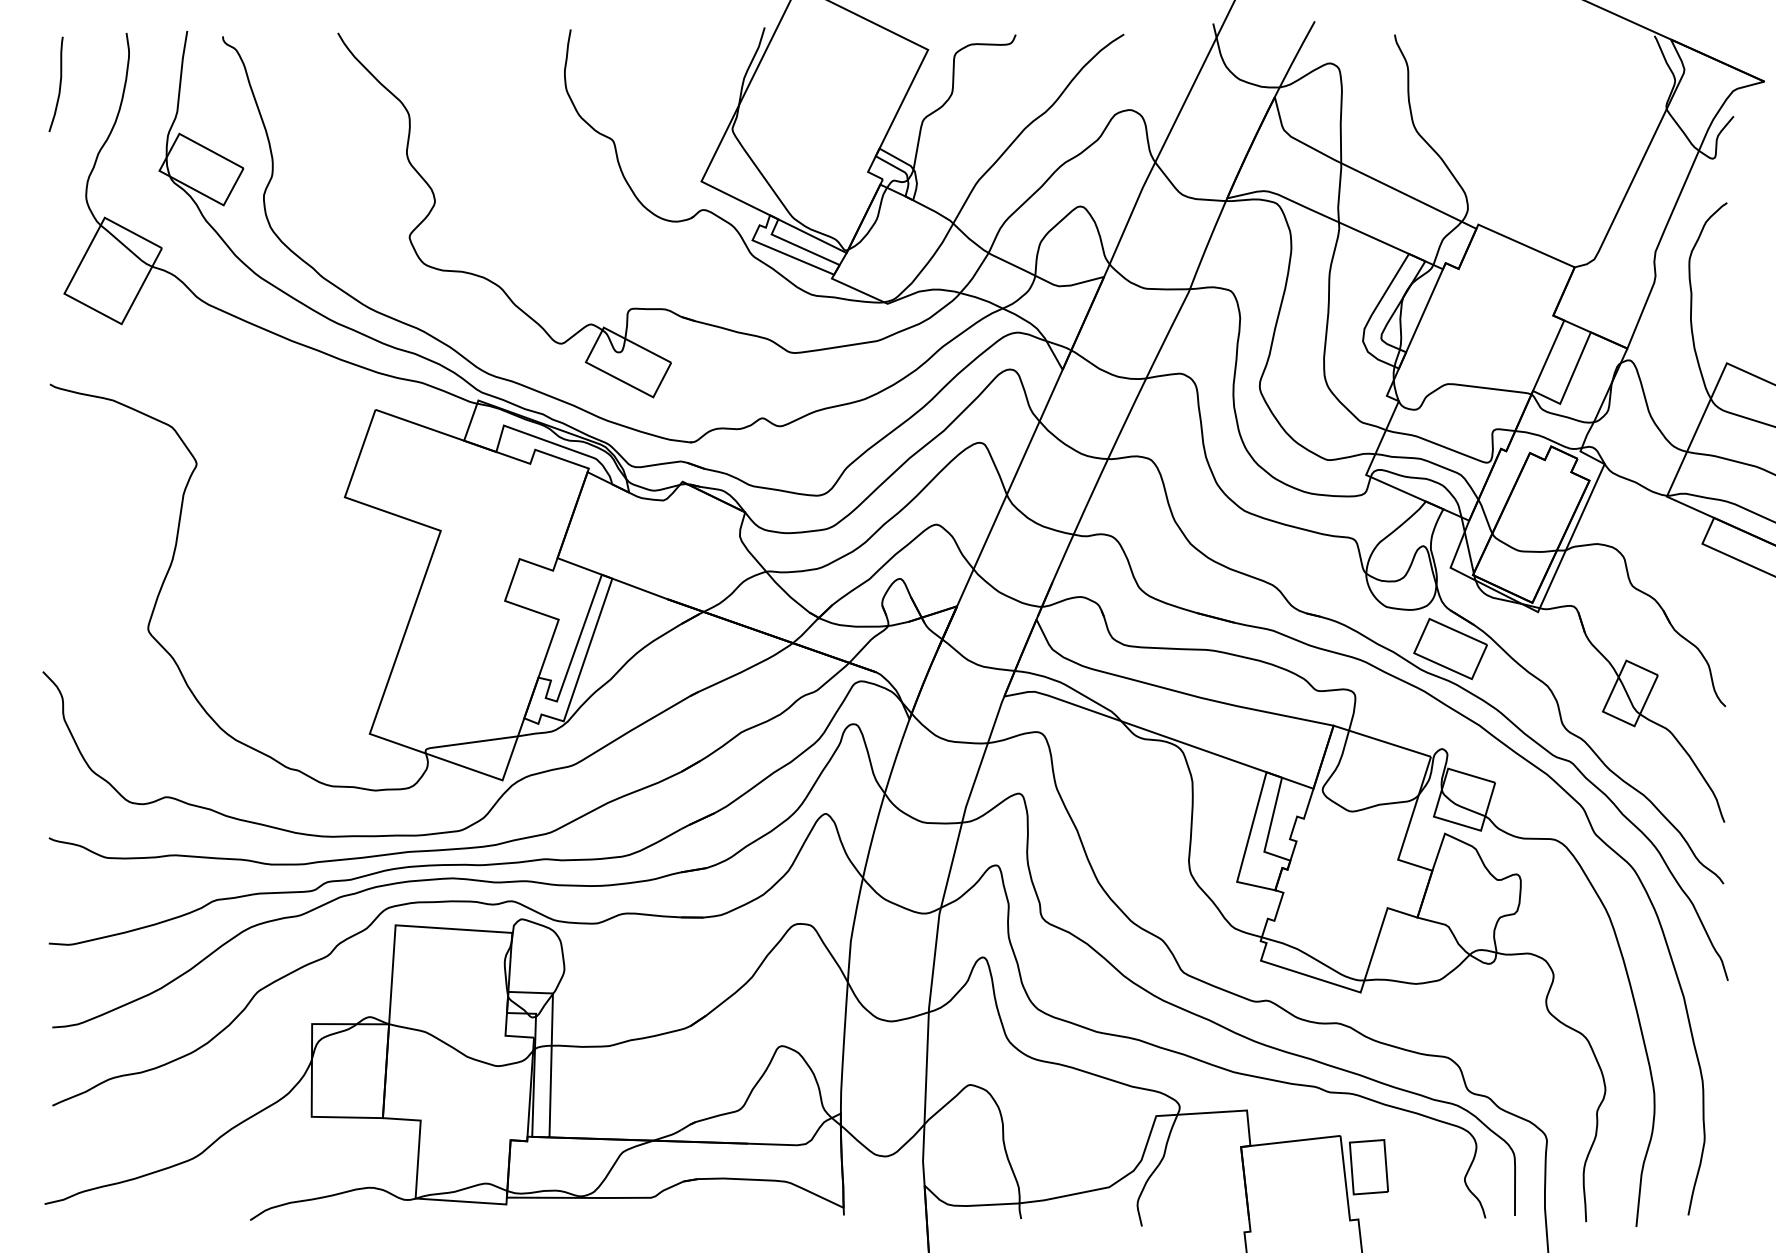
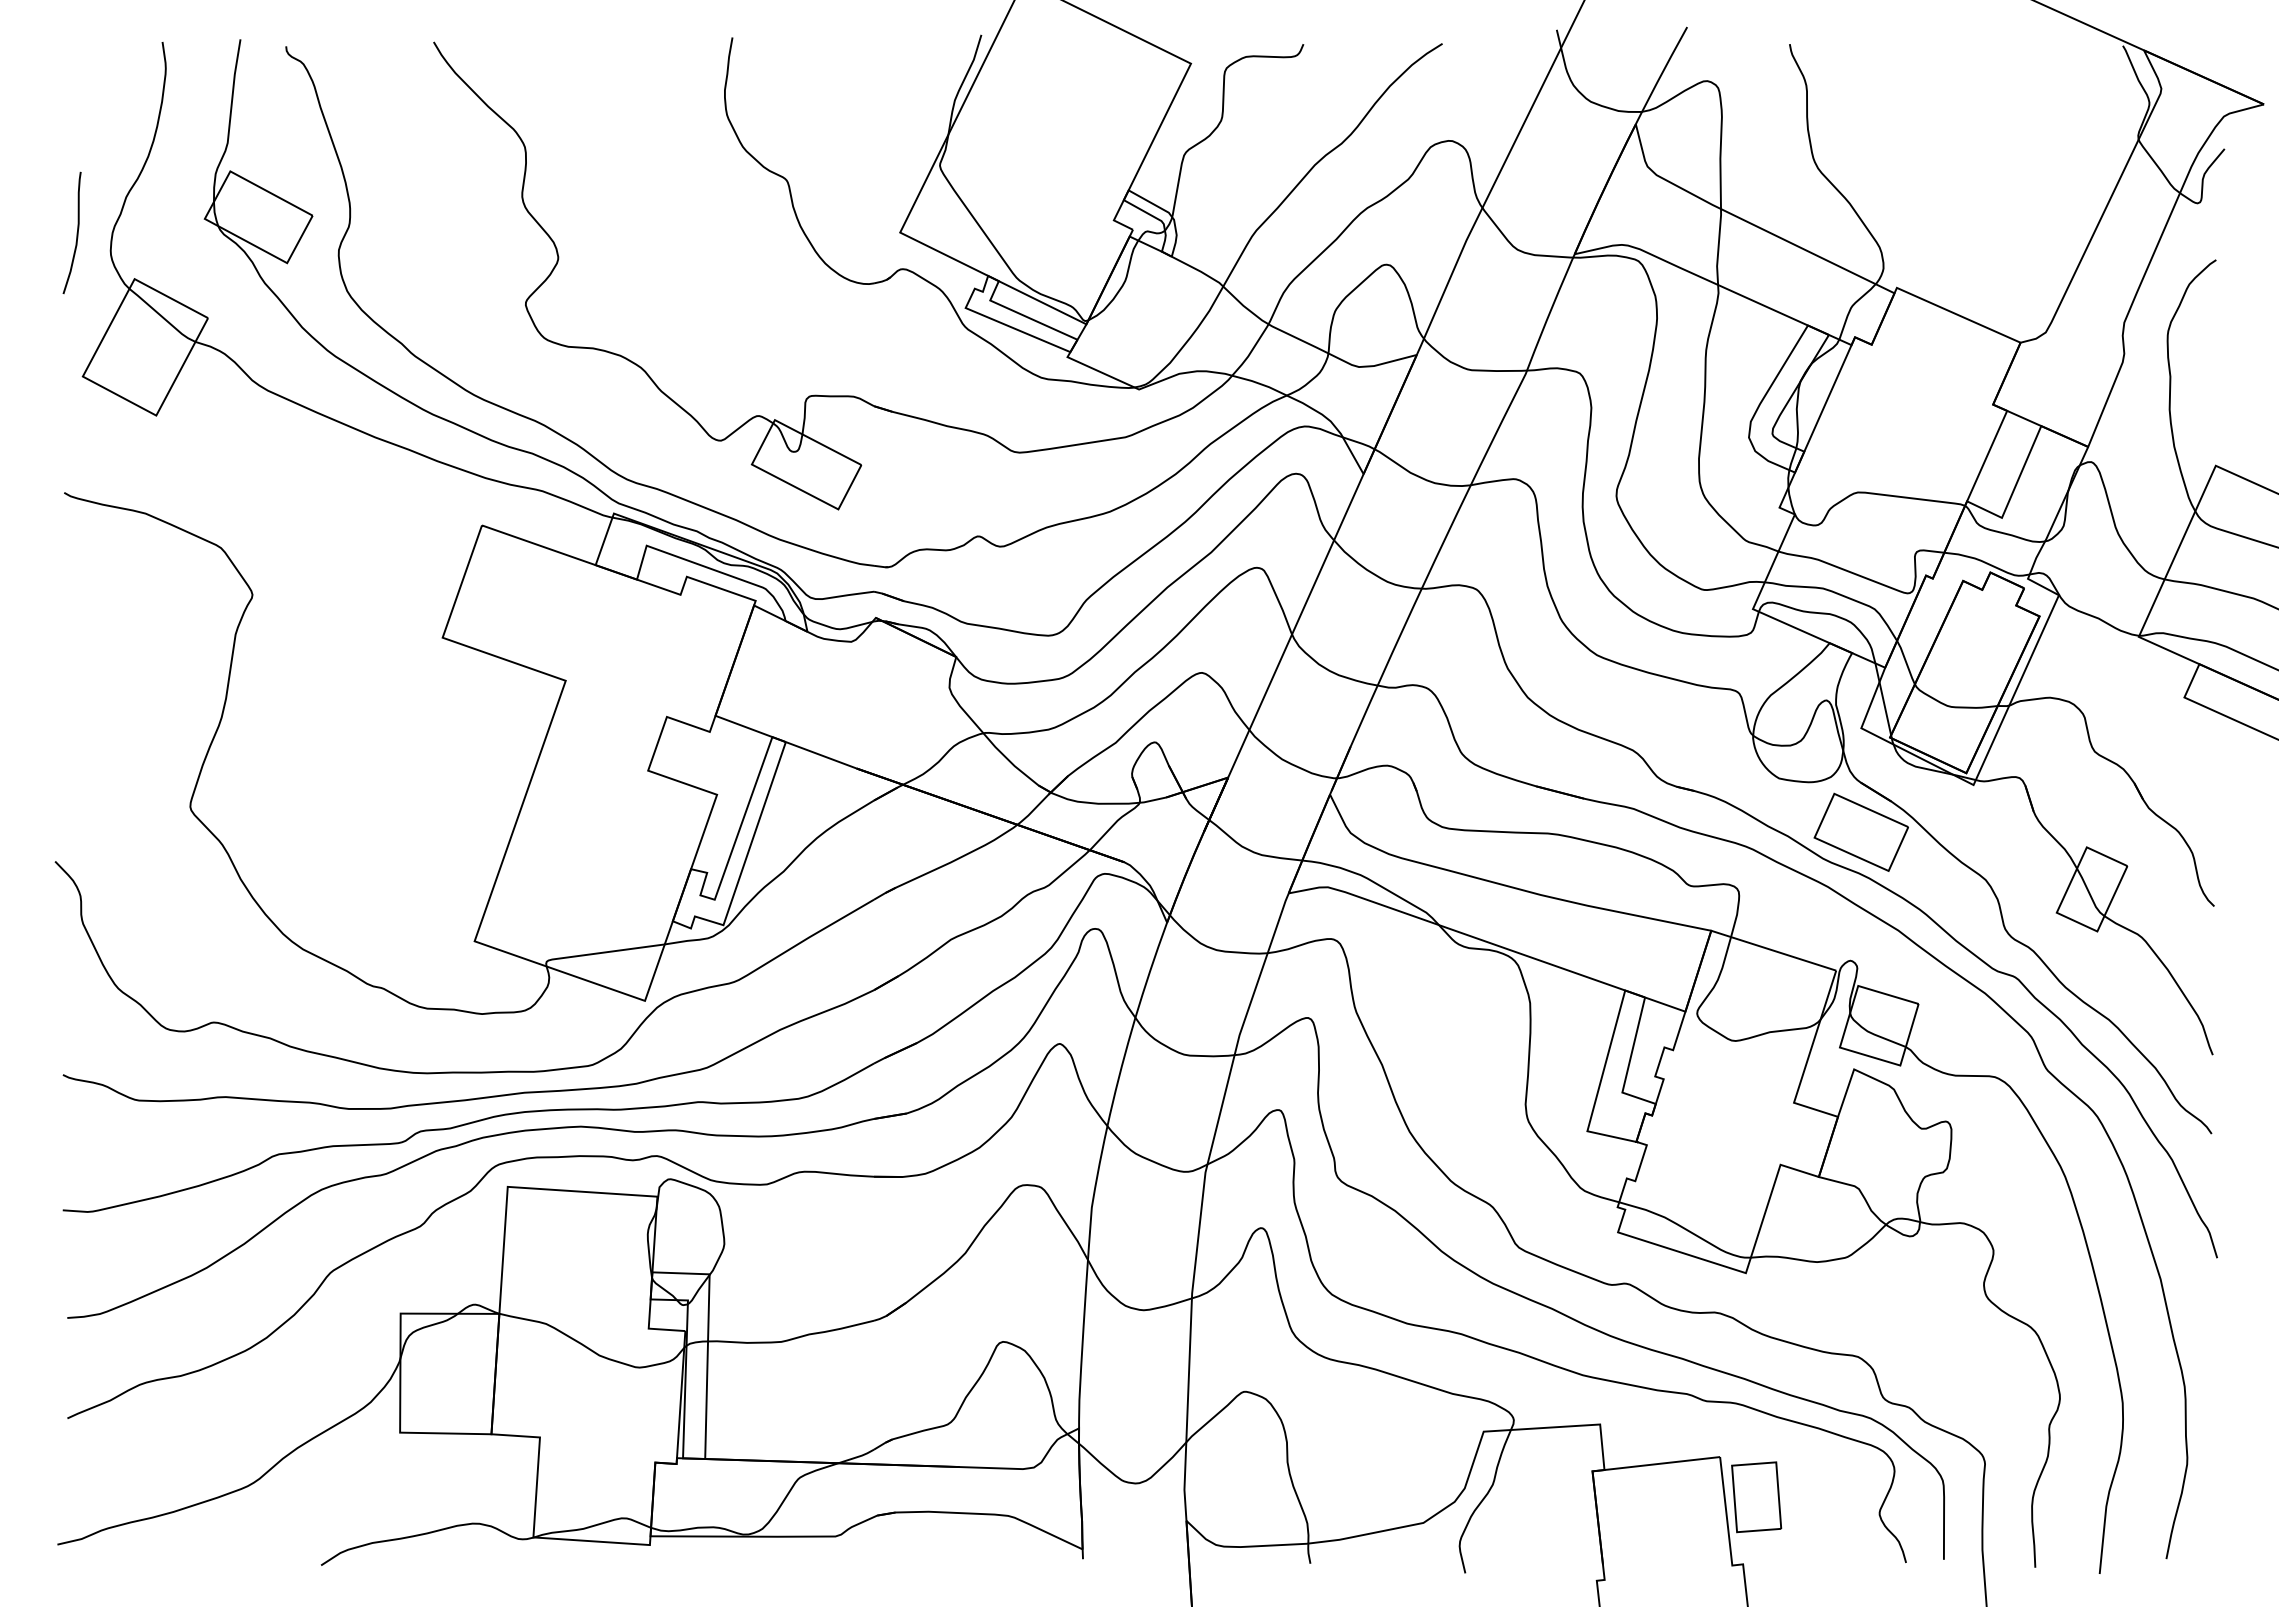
curve: (59, 84) -> (76, 232), moved

